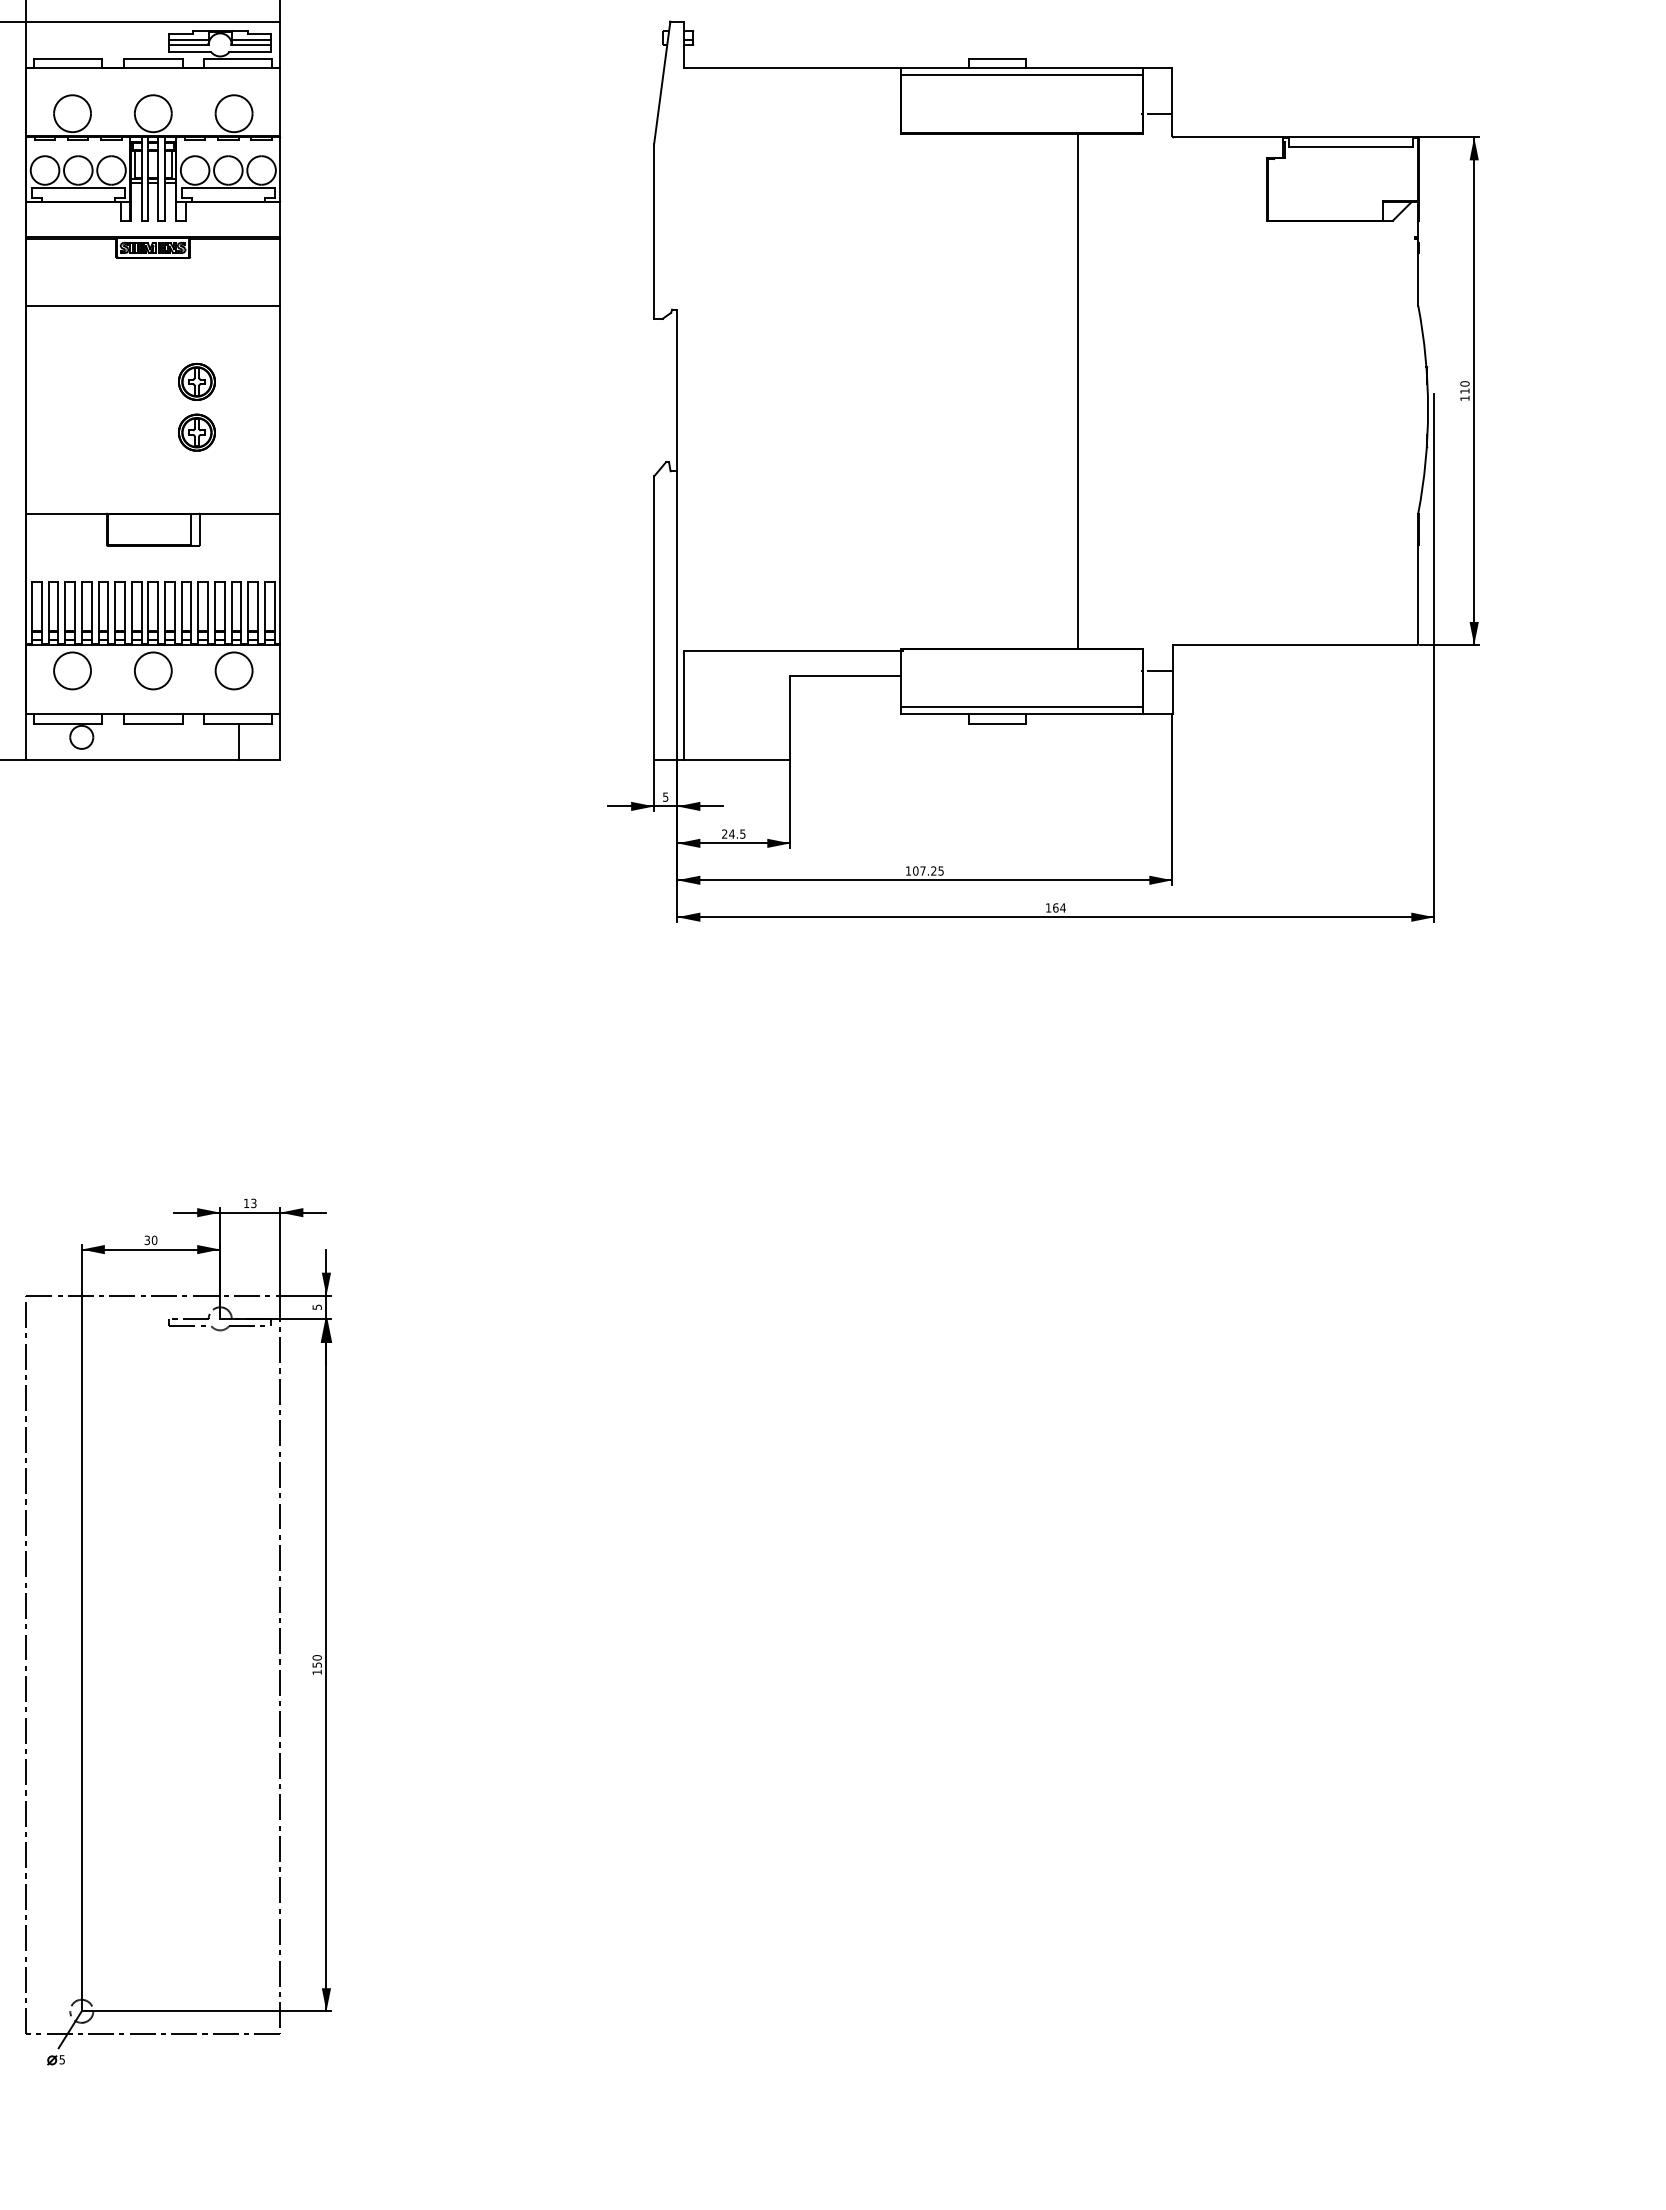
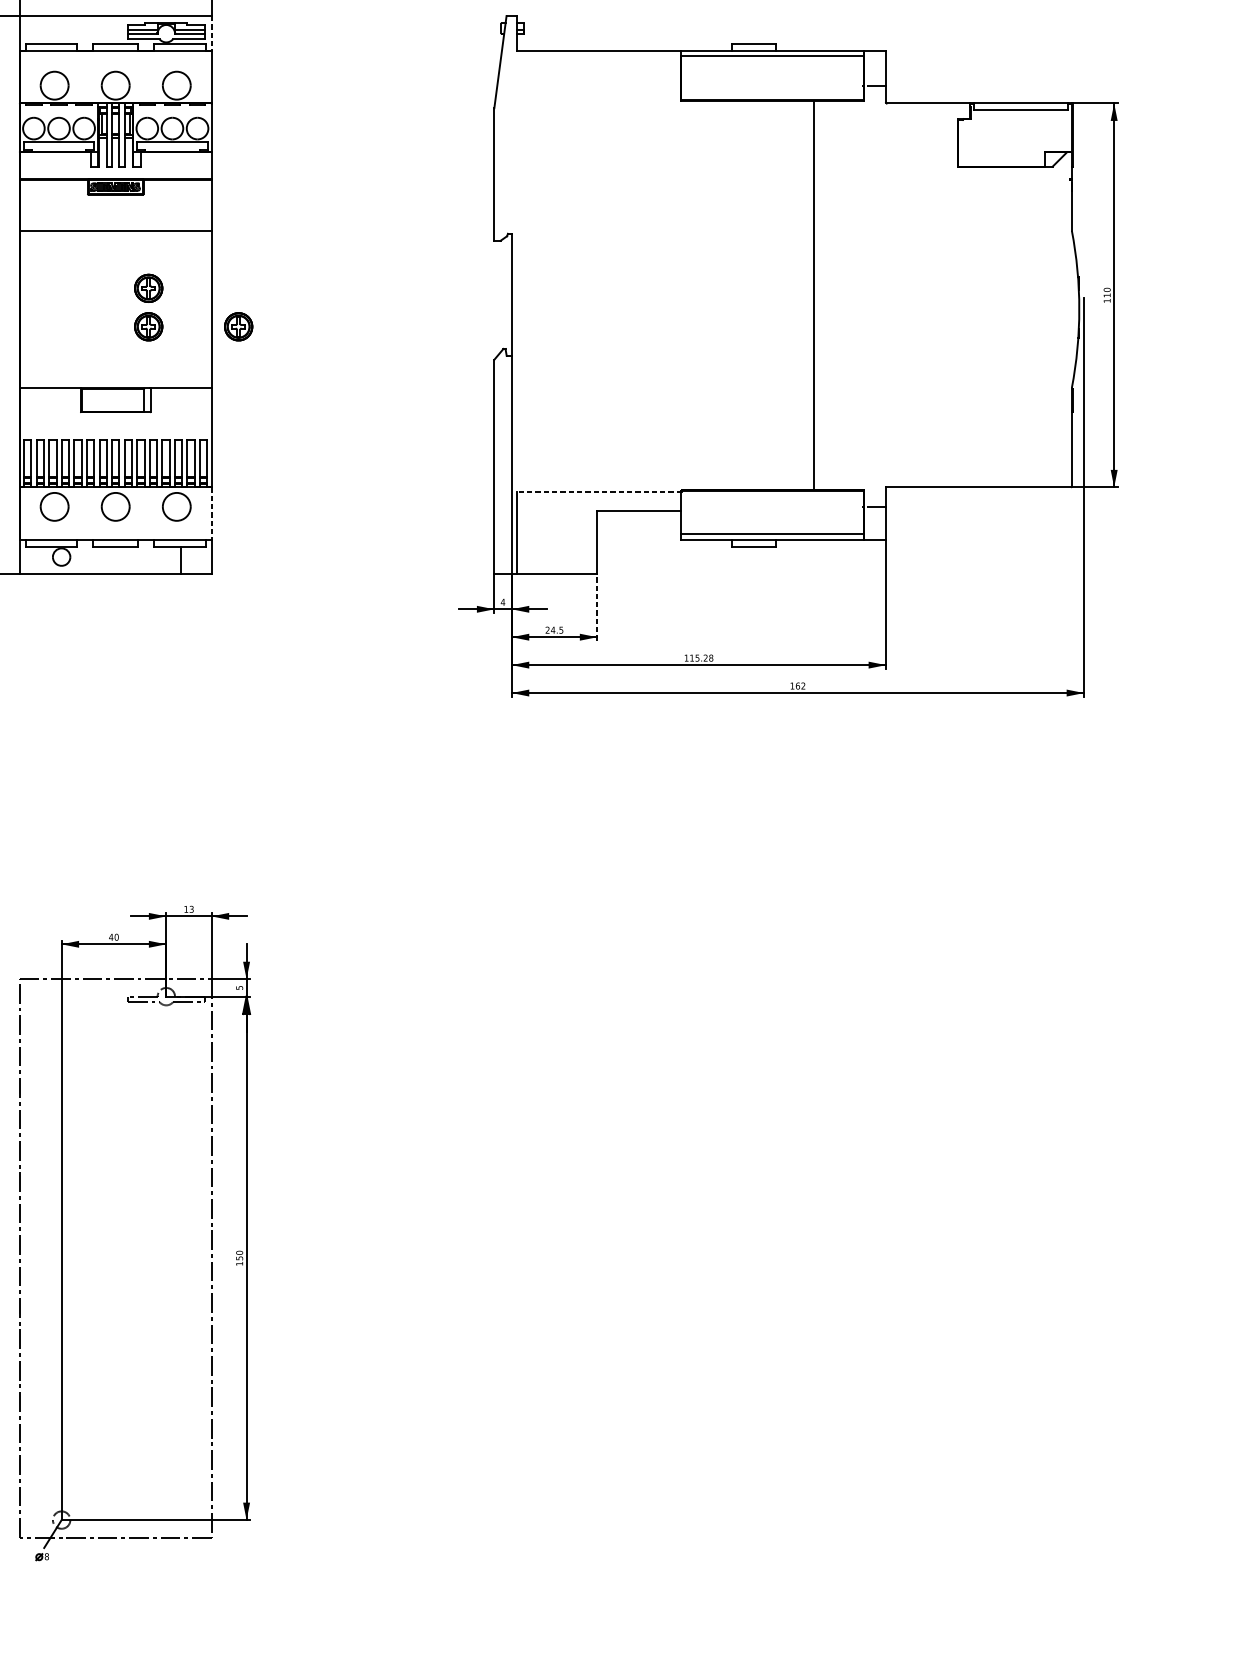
line: (280, 45) -> (211, 34), solid -> dashed
part: (315, 432) -> (238, 326), added
line: (792, 650) -> (598, 491), solid -> dashed
line: (280, 679) -> (211, 513), solid -> dashed
text: (665, 796) -> (502, 601), 5 -> 4
line: (790, 804) -> (597, 607), solid -> dashed
text: (928, 870) -> (701, 657), 107.25 -> 115.28
text: (1062, 907) -> (802, 685), 164 -> 162
text: (147, 1240) -> (111, 937), 30 -> 40
text: (62, 2059) -> (47, 1556), 5 -> 8

